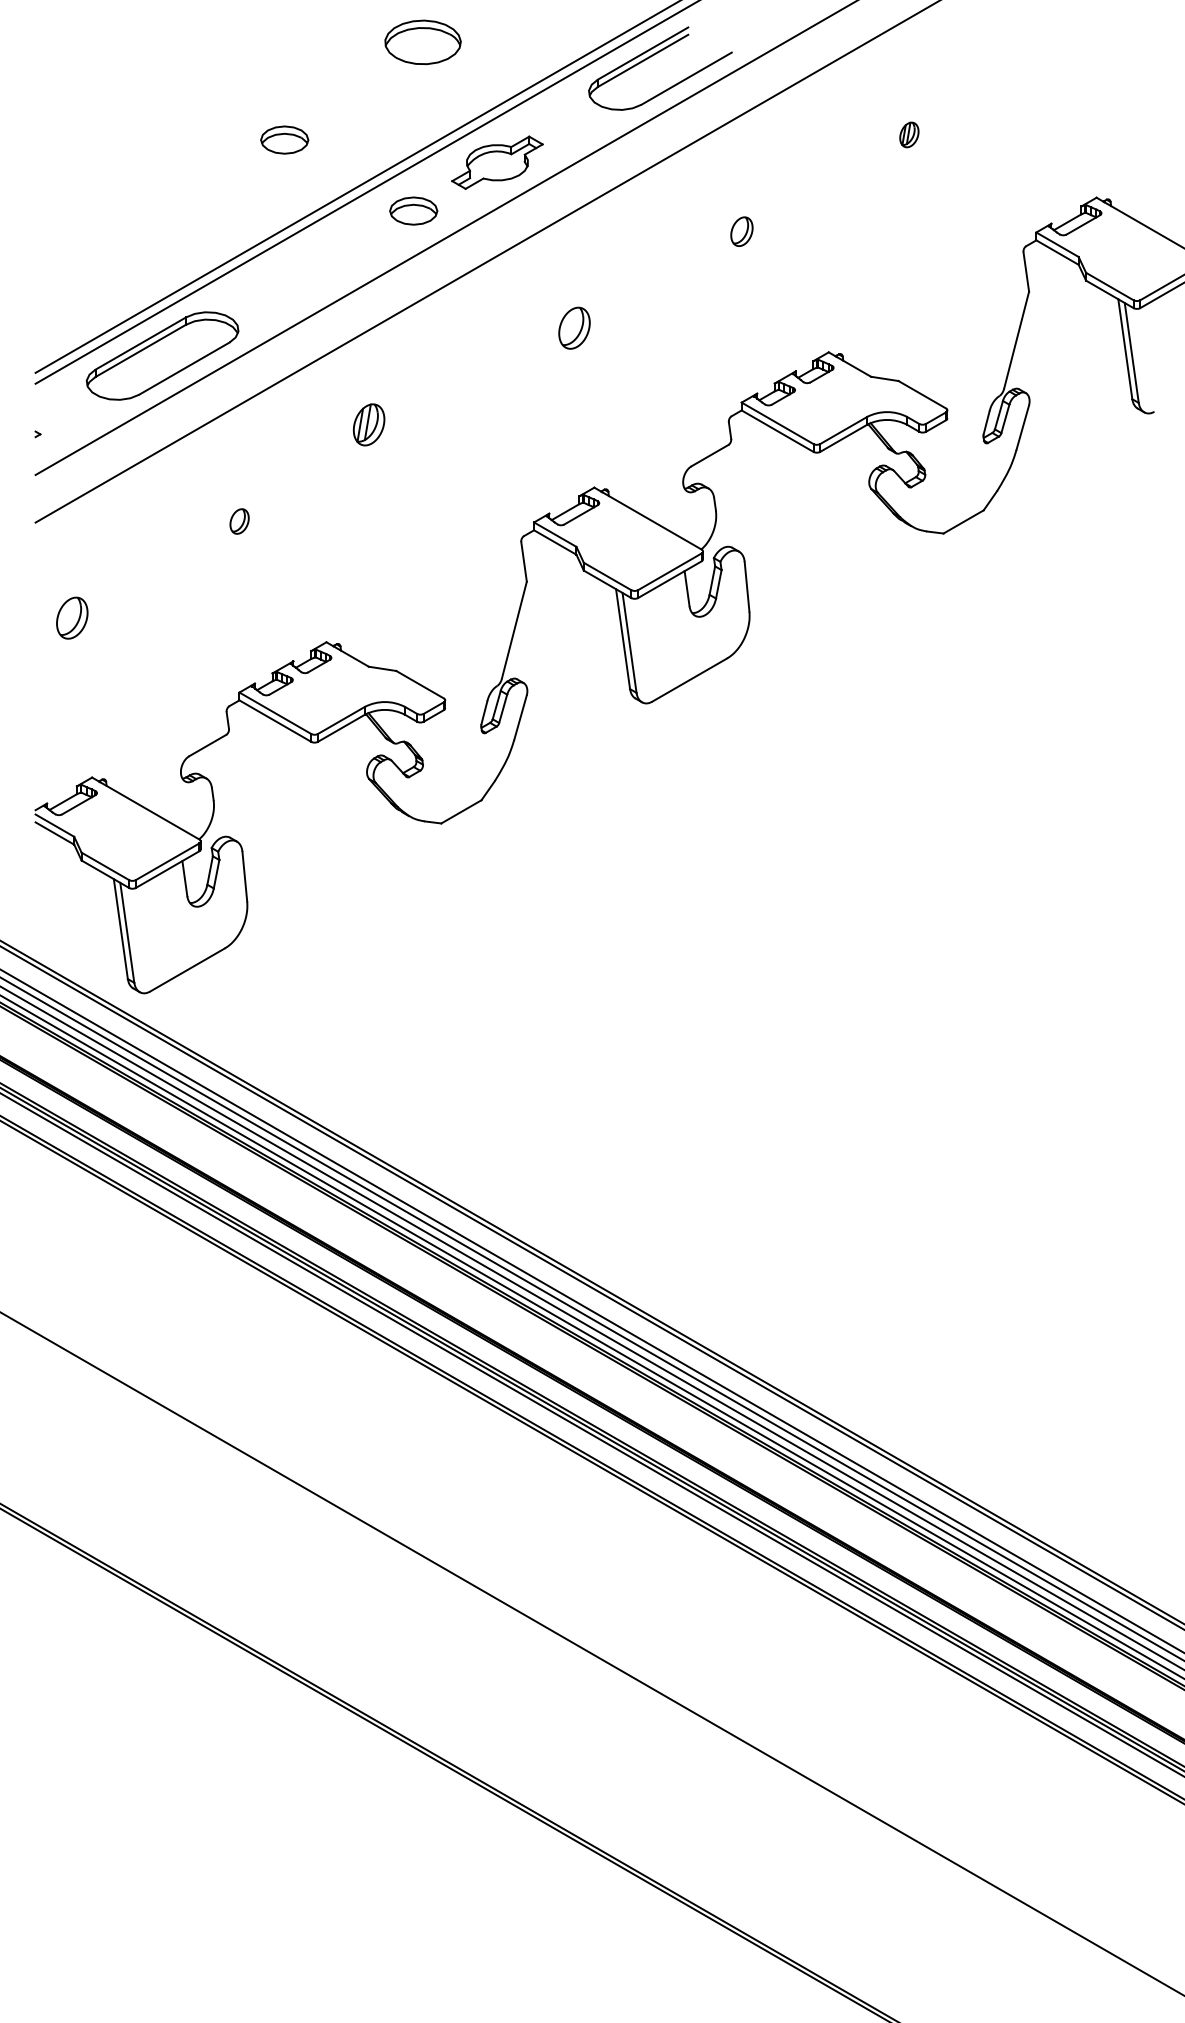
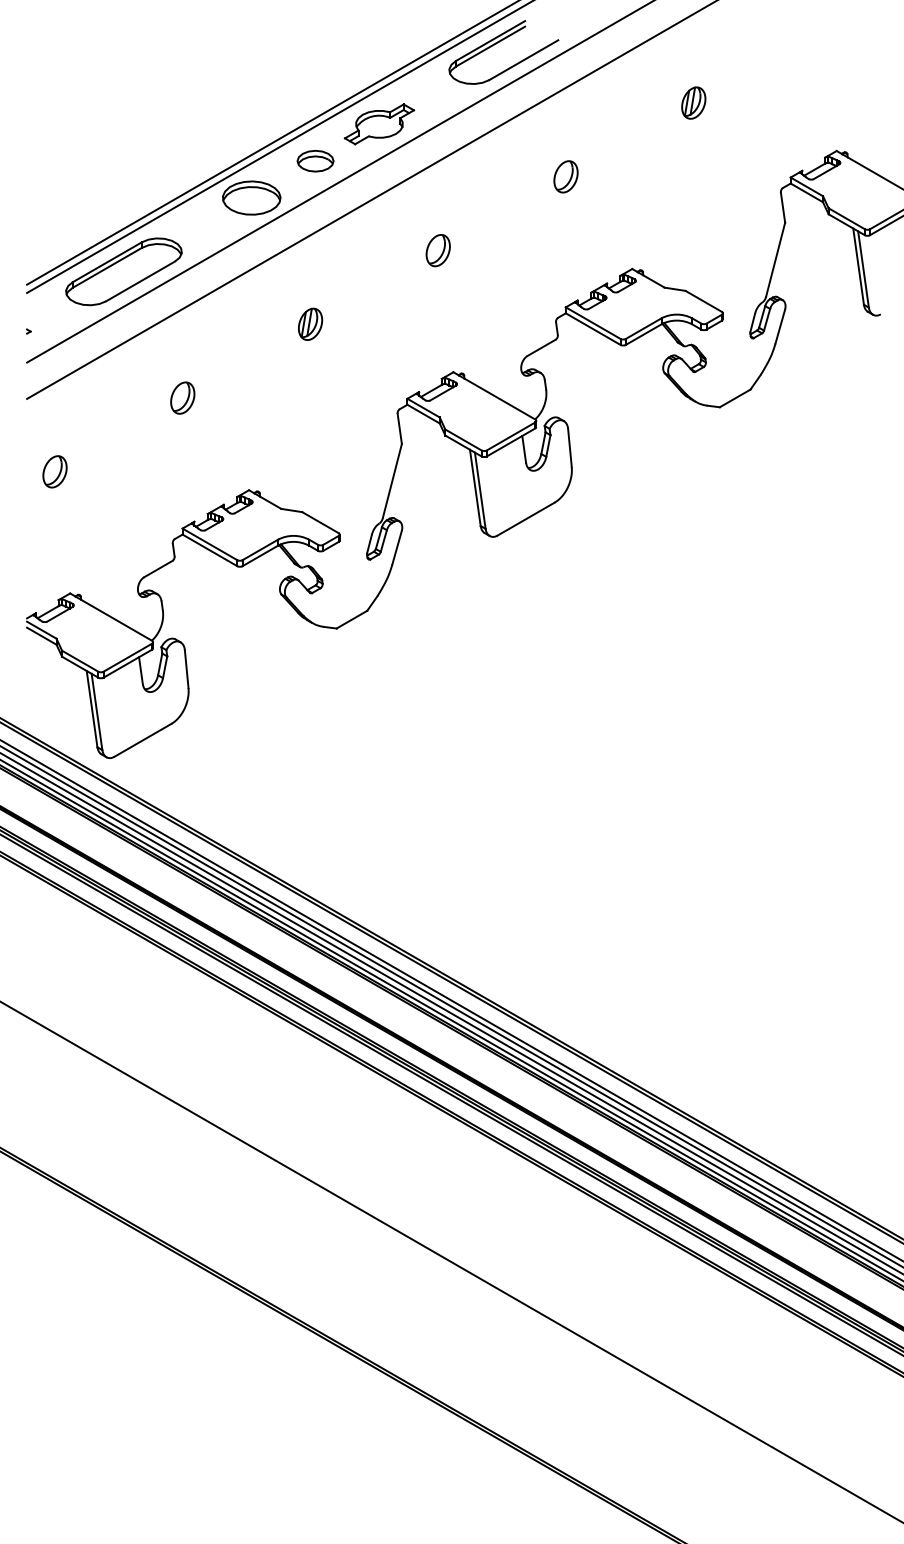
part: (422, 41) -> (251, 197), moved
part: (909, 134) -> (693, 102), size x1.67
part: (284, 139) -> (216, 106), removed
part: (741, 231) -> (565, 176), size x1.43
part: (369, 424) -> (310, 324), moved
part: (239, 521) -> (182, 398), size x1.67

